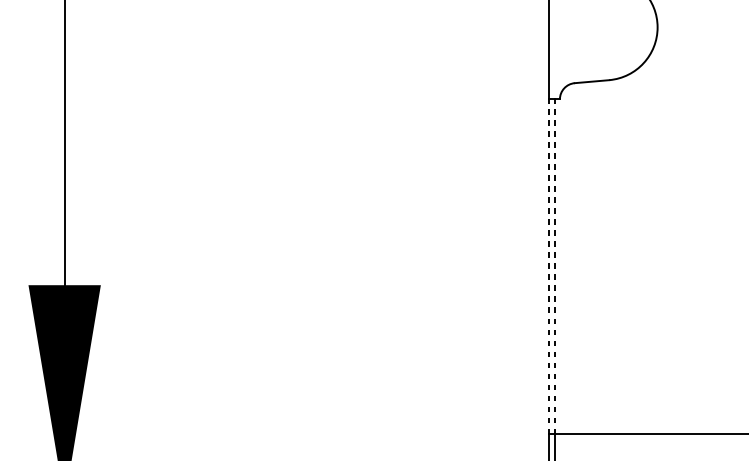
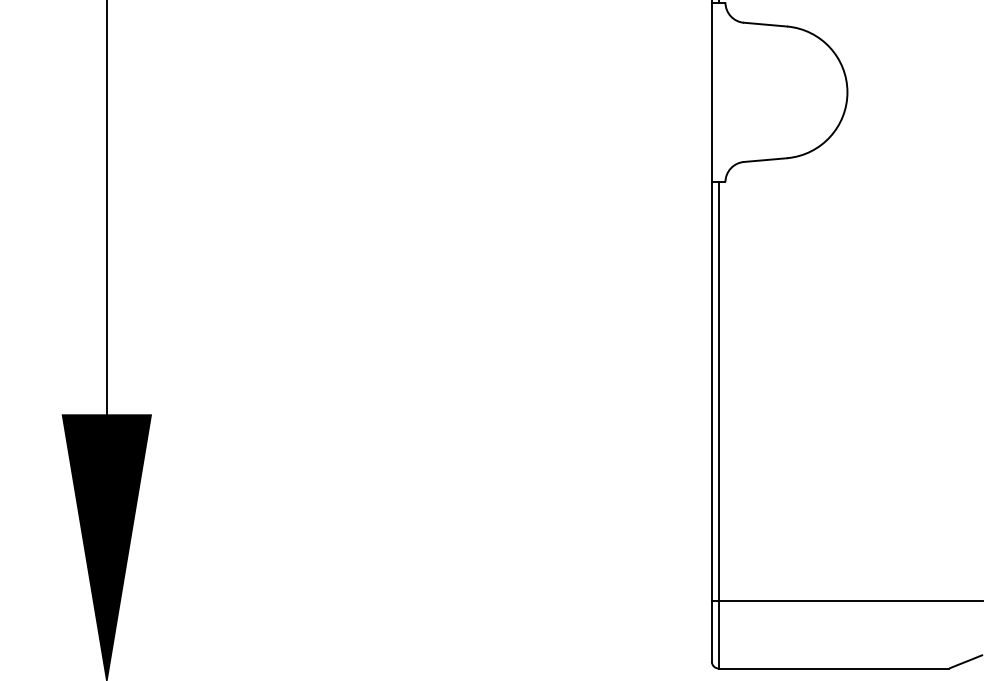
line: (548, 266) -> (711, 390), dashed -> solid
line: (554, 266) -> (718, 390), dashed -> solid

